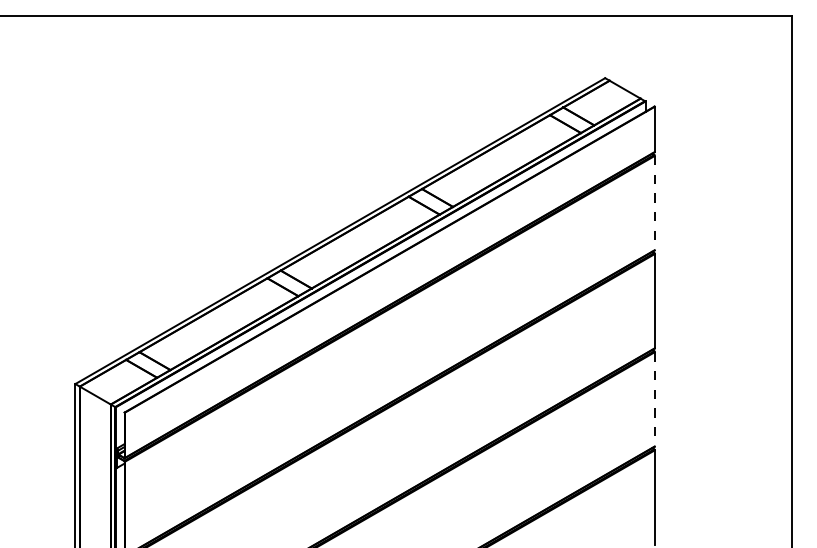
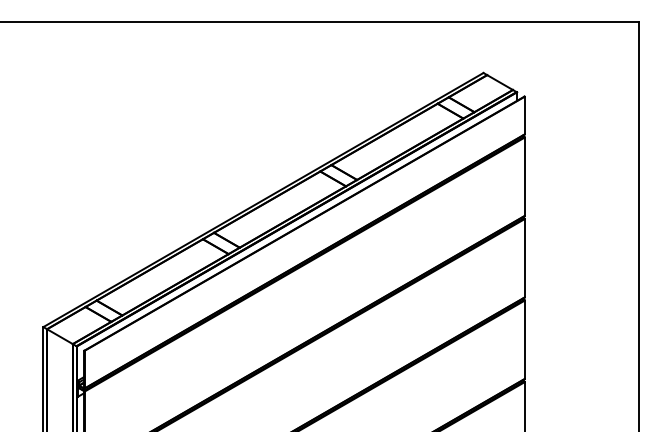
line: (654, 203) -> (524, 177), dashed -> solid
line: (654, 399) -> (524, 339), dashed -> solid

